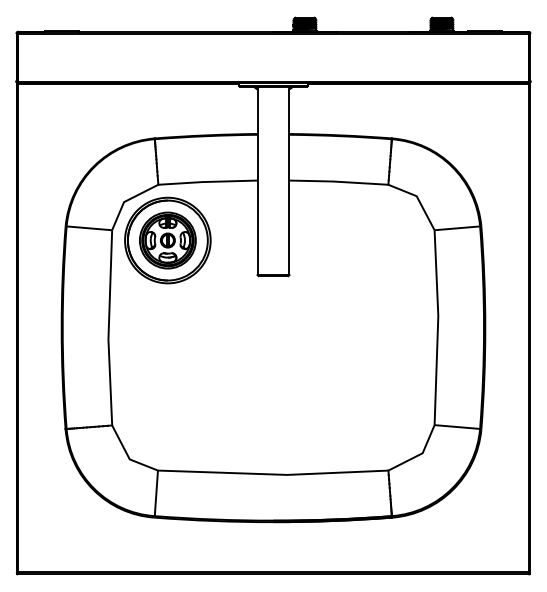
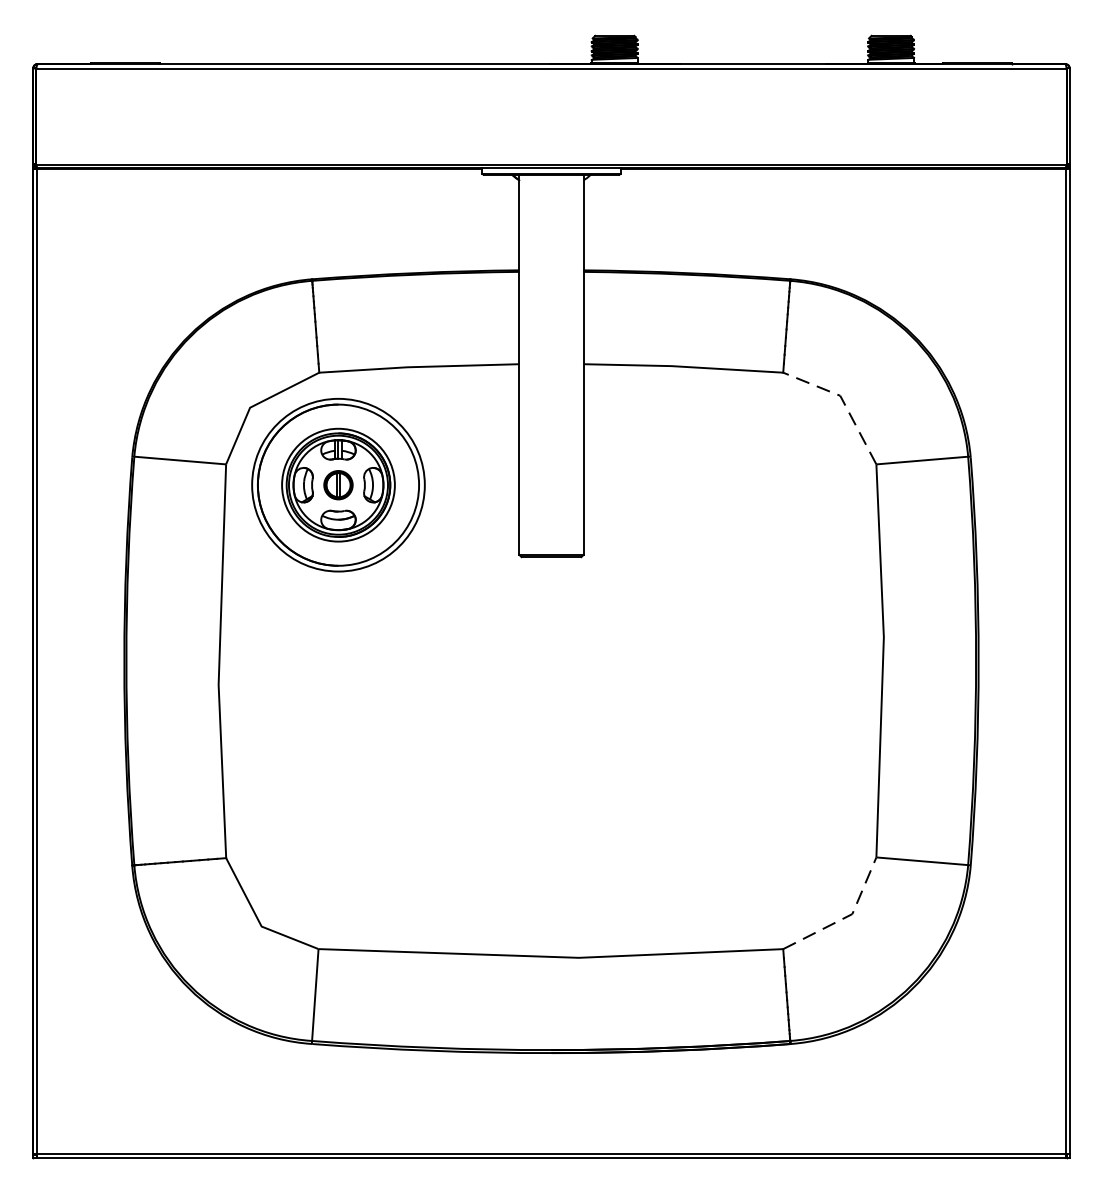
line: (418, 198) -> (843, 400), solid -> dashed
line: (420, 454) -> (847, 916), solid -> dashed

